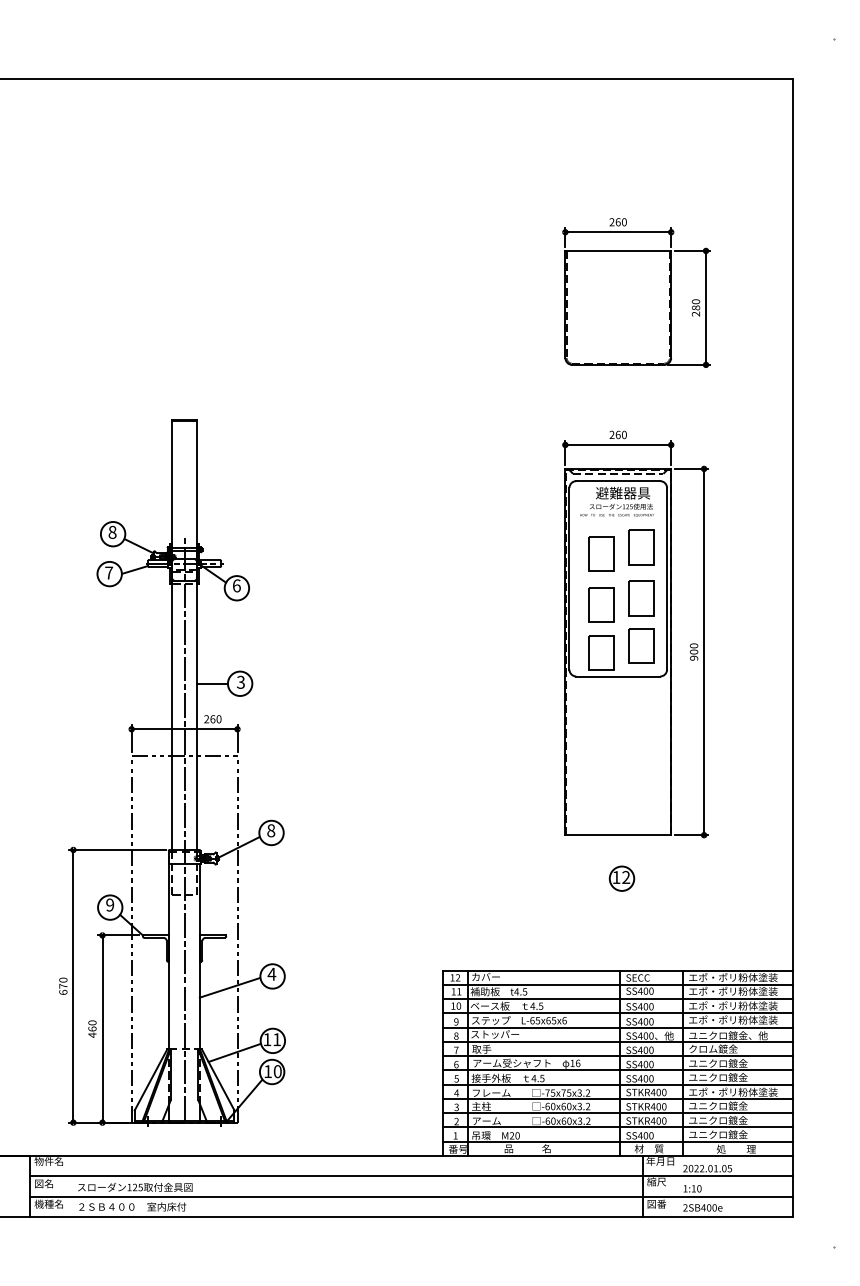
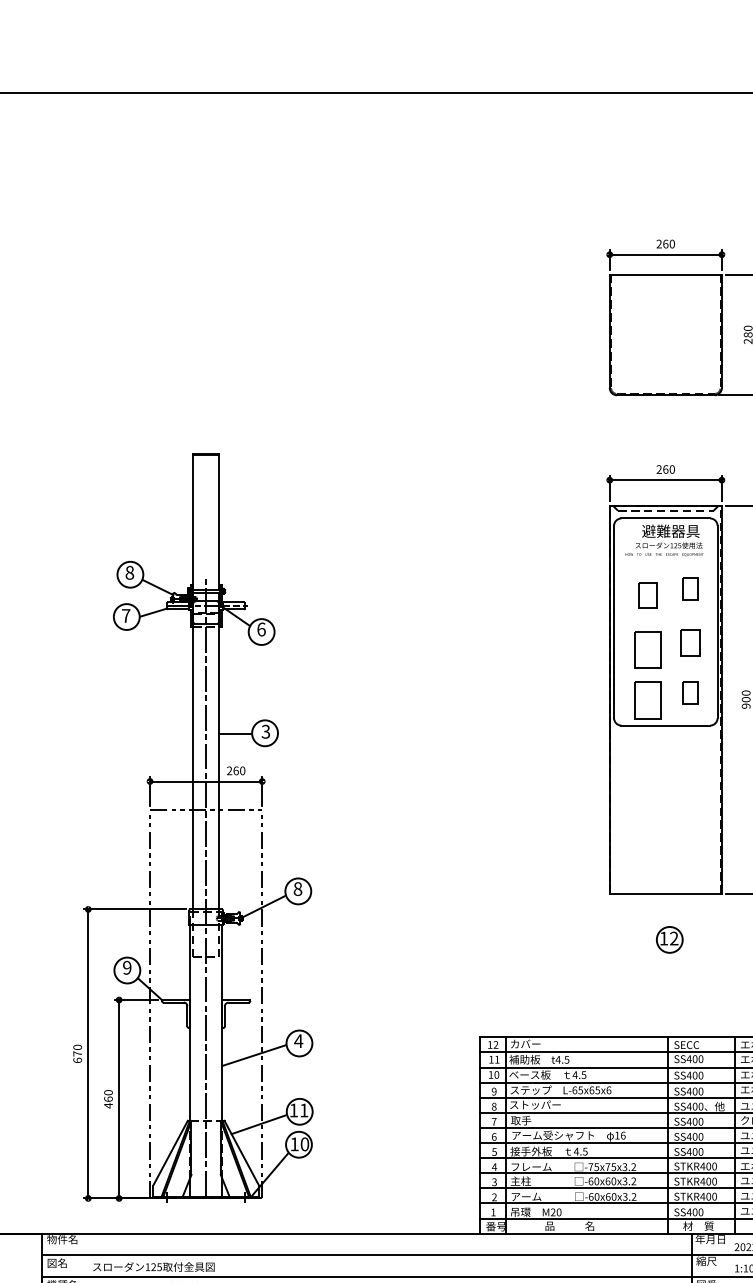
part: (641, 547) -> (690, 588), size x0.6
part: (601, 553) -> (648, 595), size x0.7
part: (641, 598) -> (690, 642), size x0.7
part: (641, 645) -> (690, 692), size x0.6

